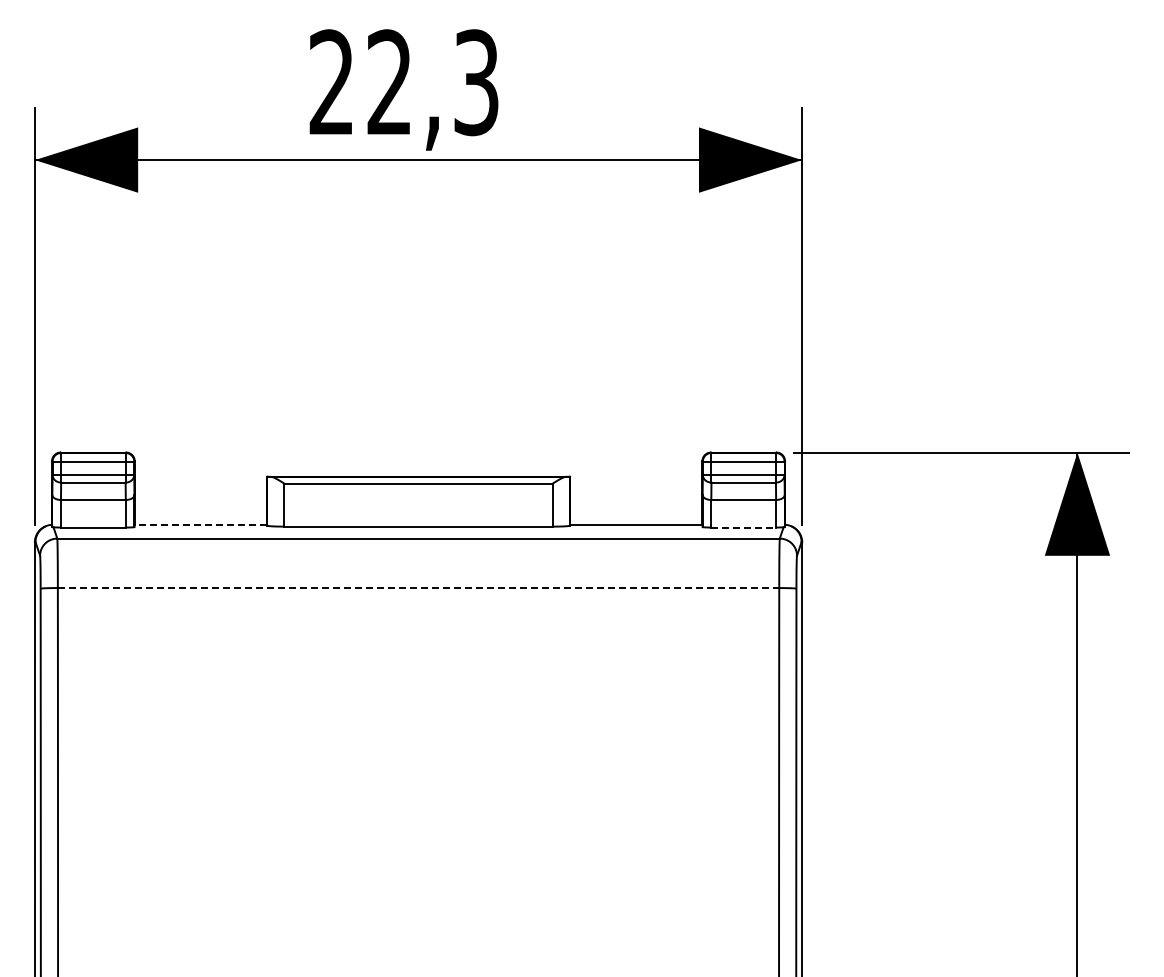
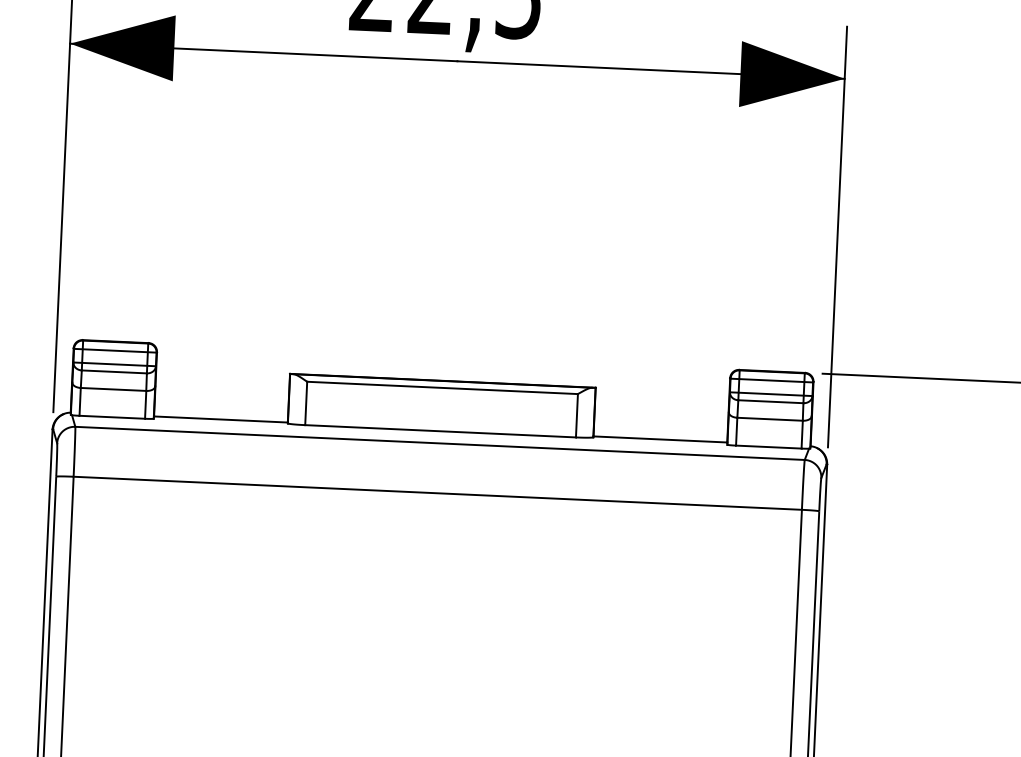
line: (200, 524) -> (220, 419), dashed -> solid
line: (744, 527) -> (769, 447), dashed -> solid
line: (418, 588) -> (437, 493), dashed -> solid

